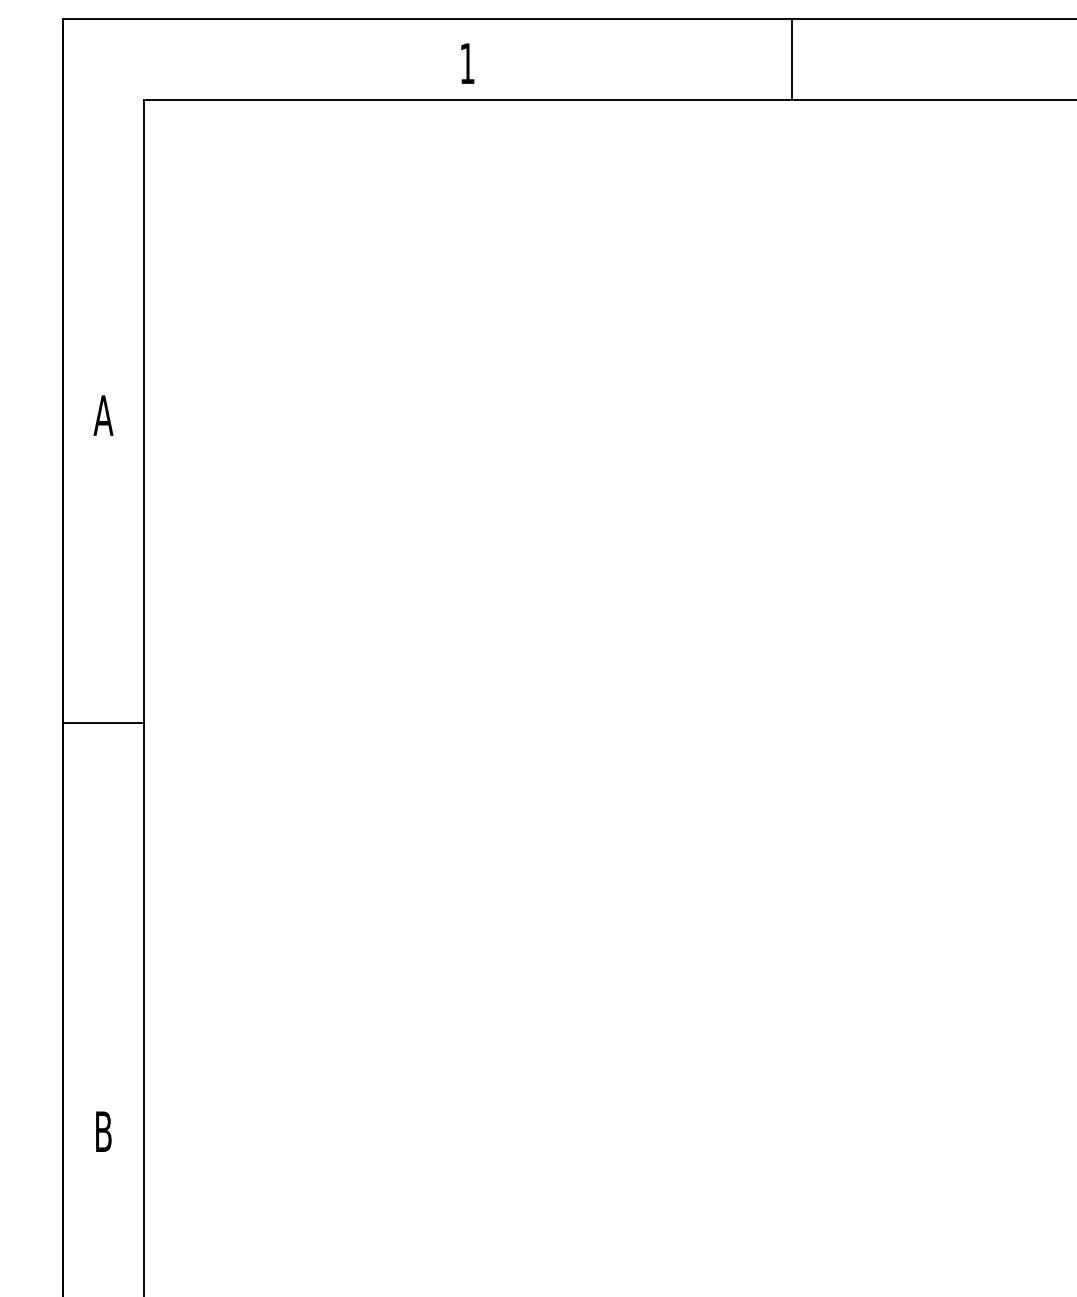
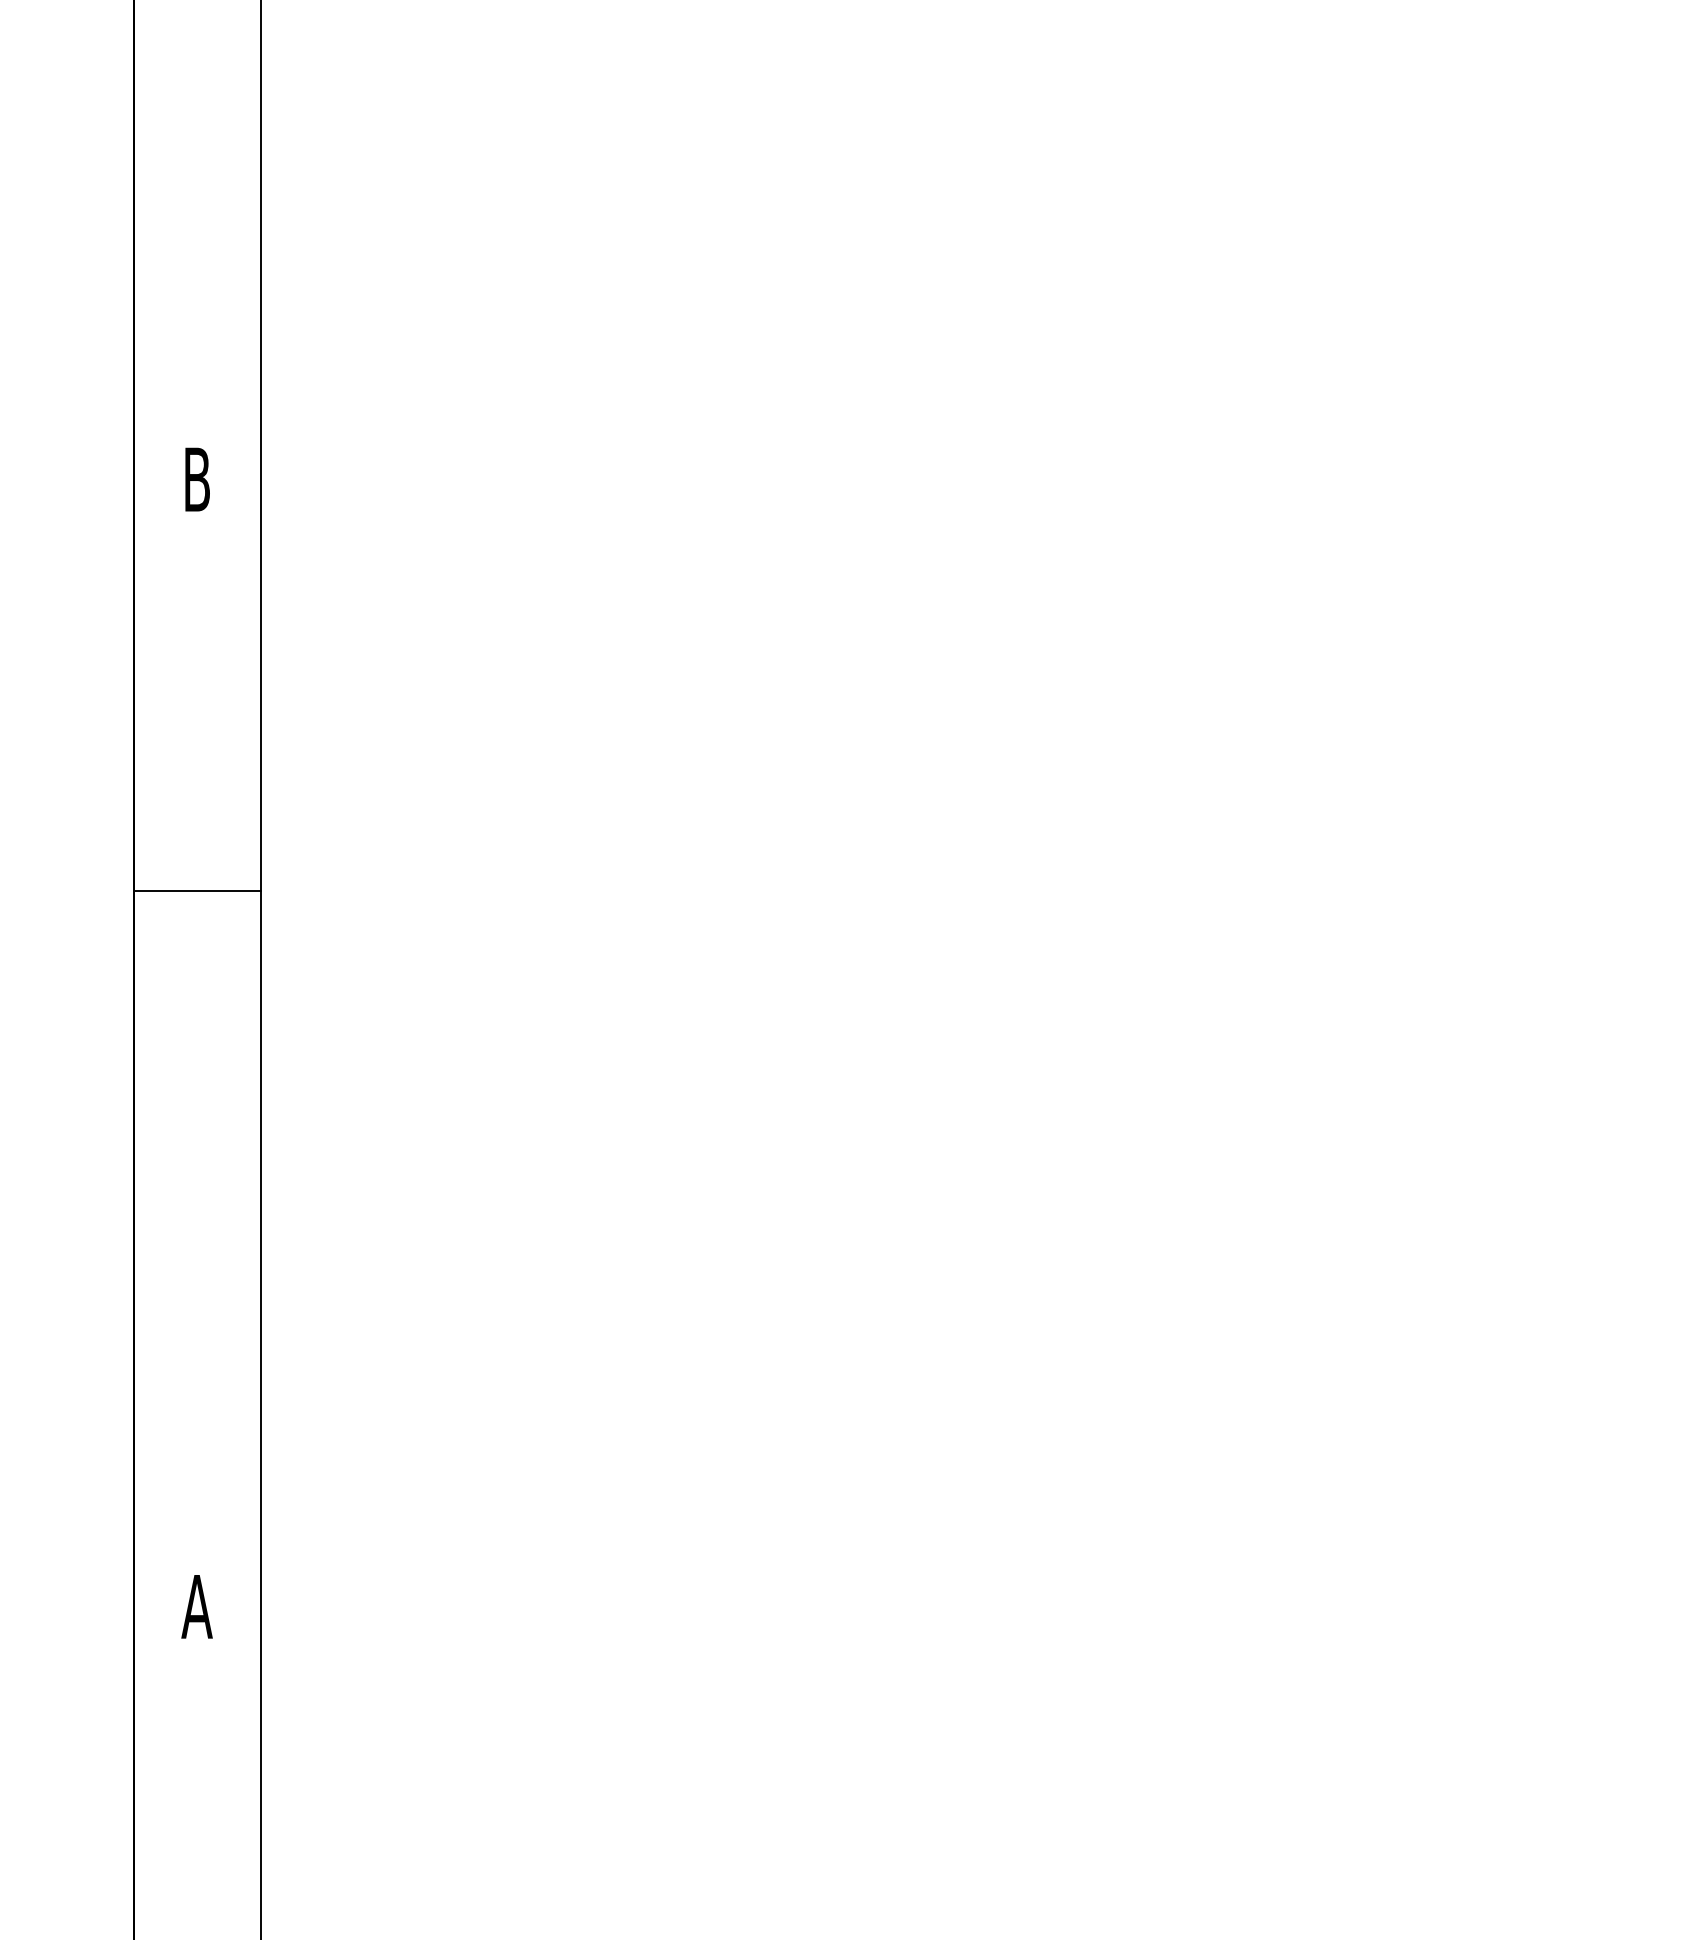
text: (103, 415) -> (197, 479), A -> B
line: (103, 722) -> (197, 890), moved
text: (103, 1131) -> (197, 1606), B -> A

